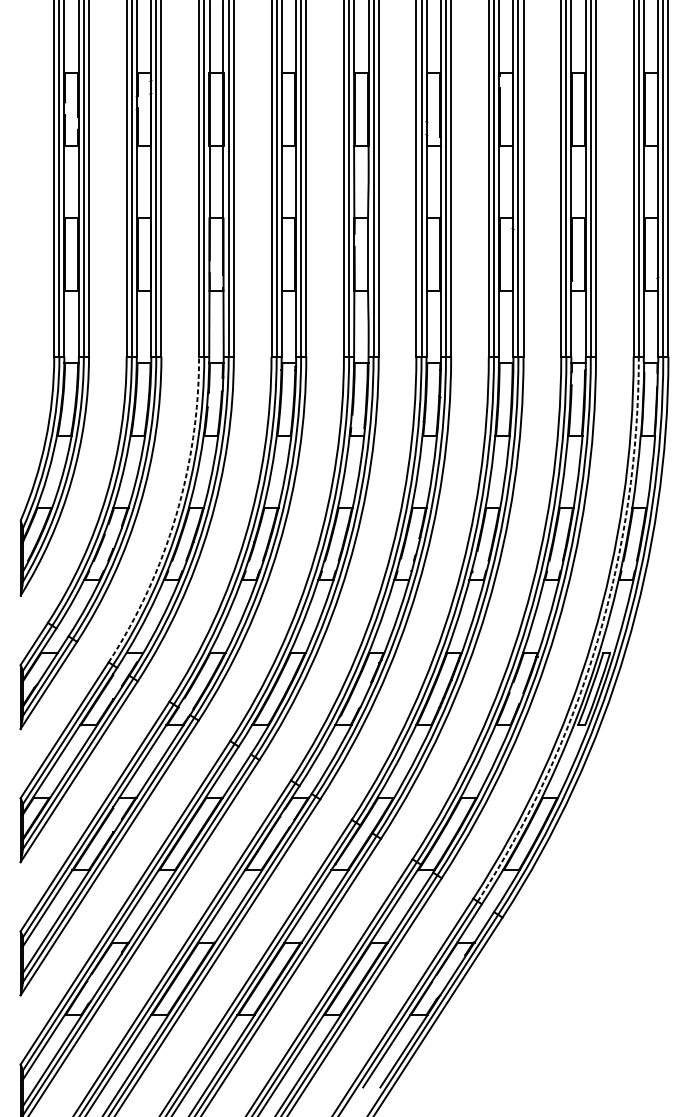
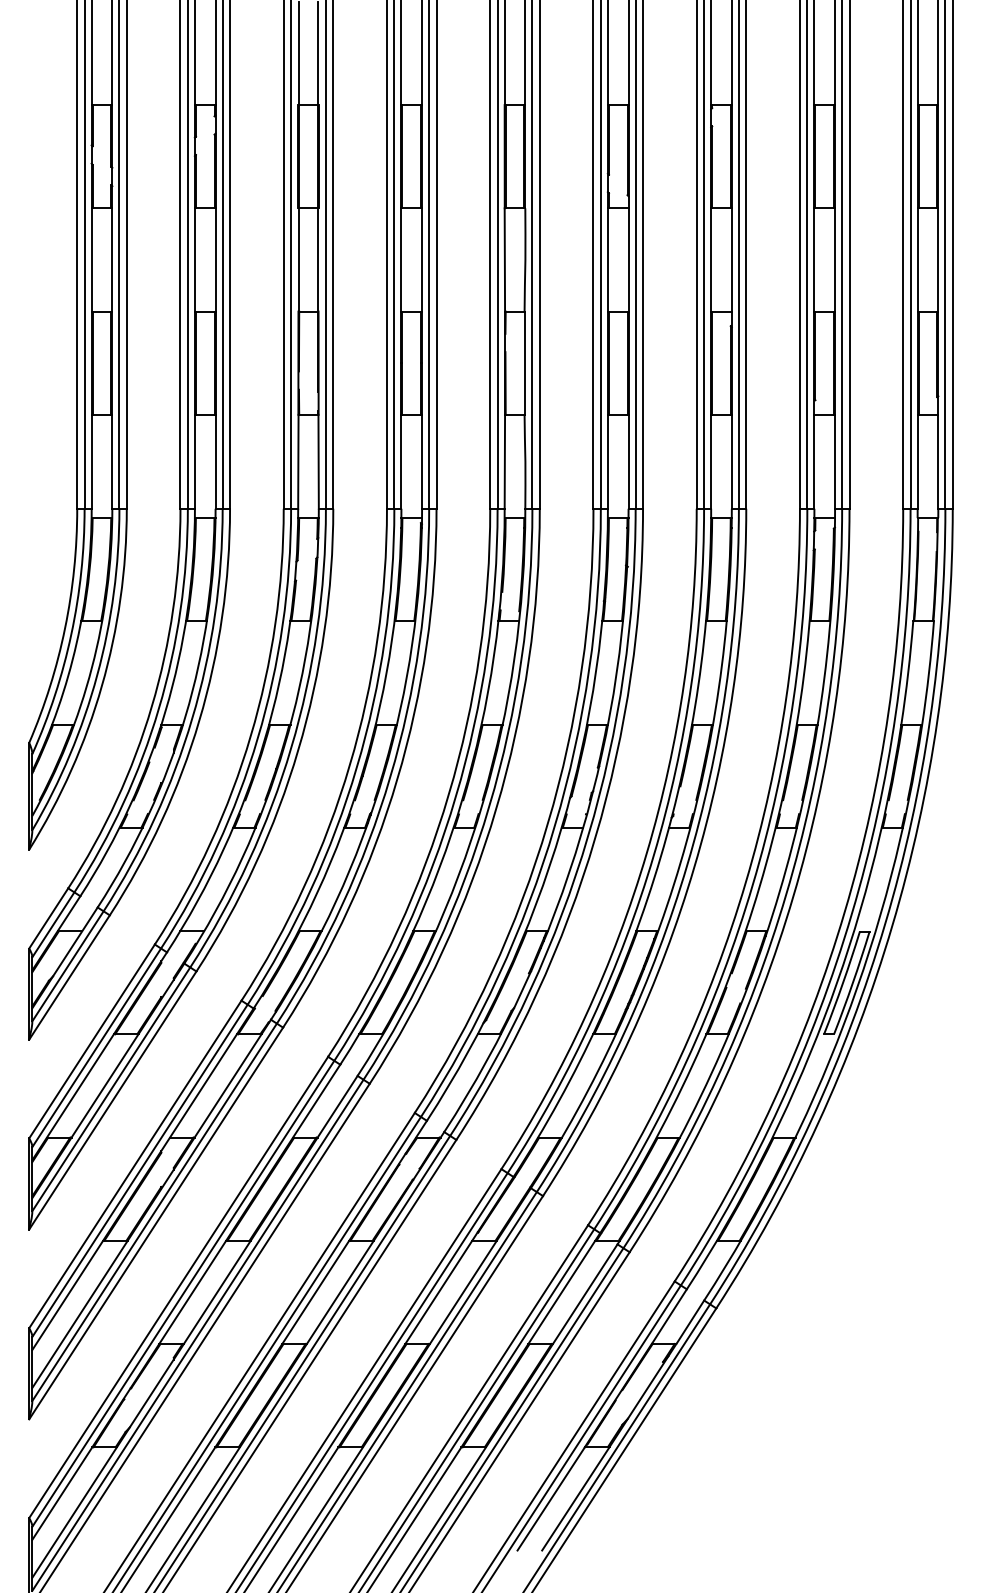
arc: (175, 515) -> (250, 735), dashed -> solid
arc: (597, 640) -> (851, 913), dashed -> solid

